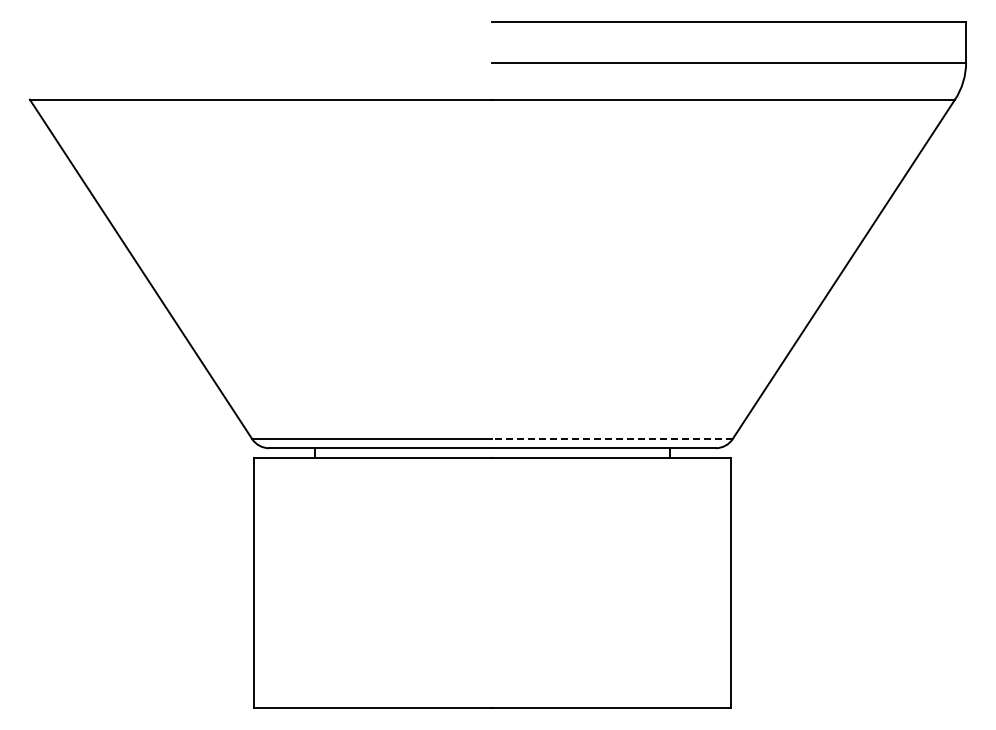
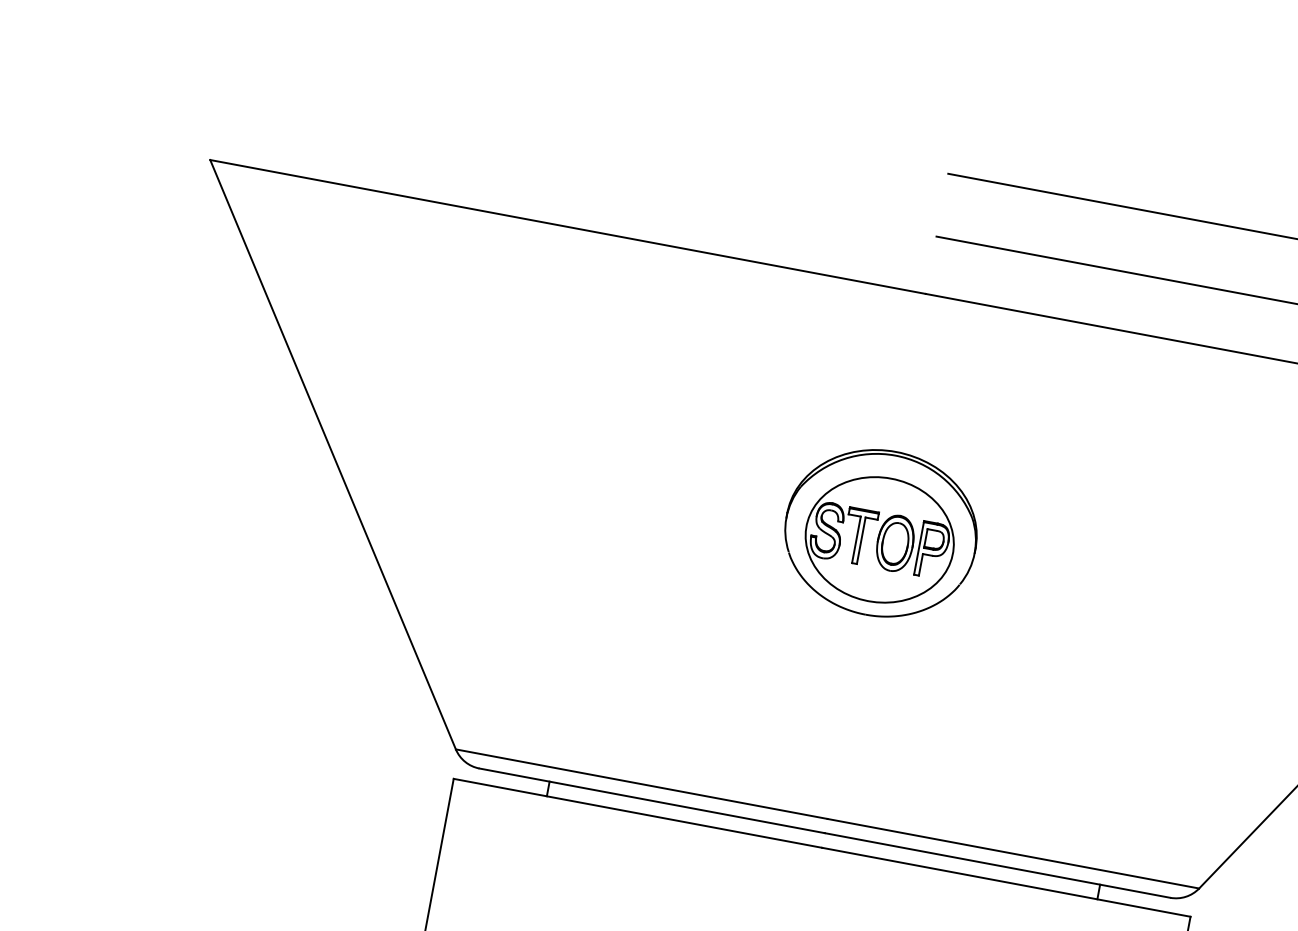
part: (492, 253) -> (881, 531), added
line: (612, 439) -> (1013, 854), dashed -> solid

